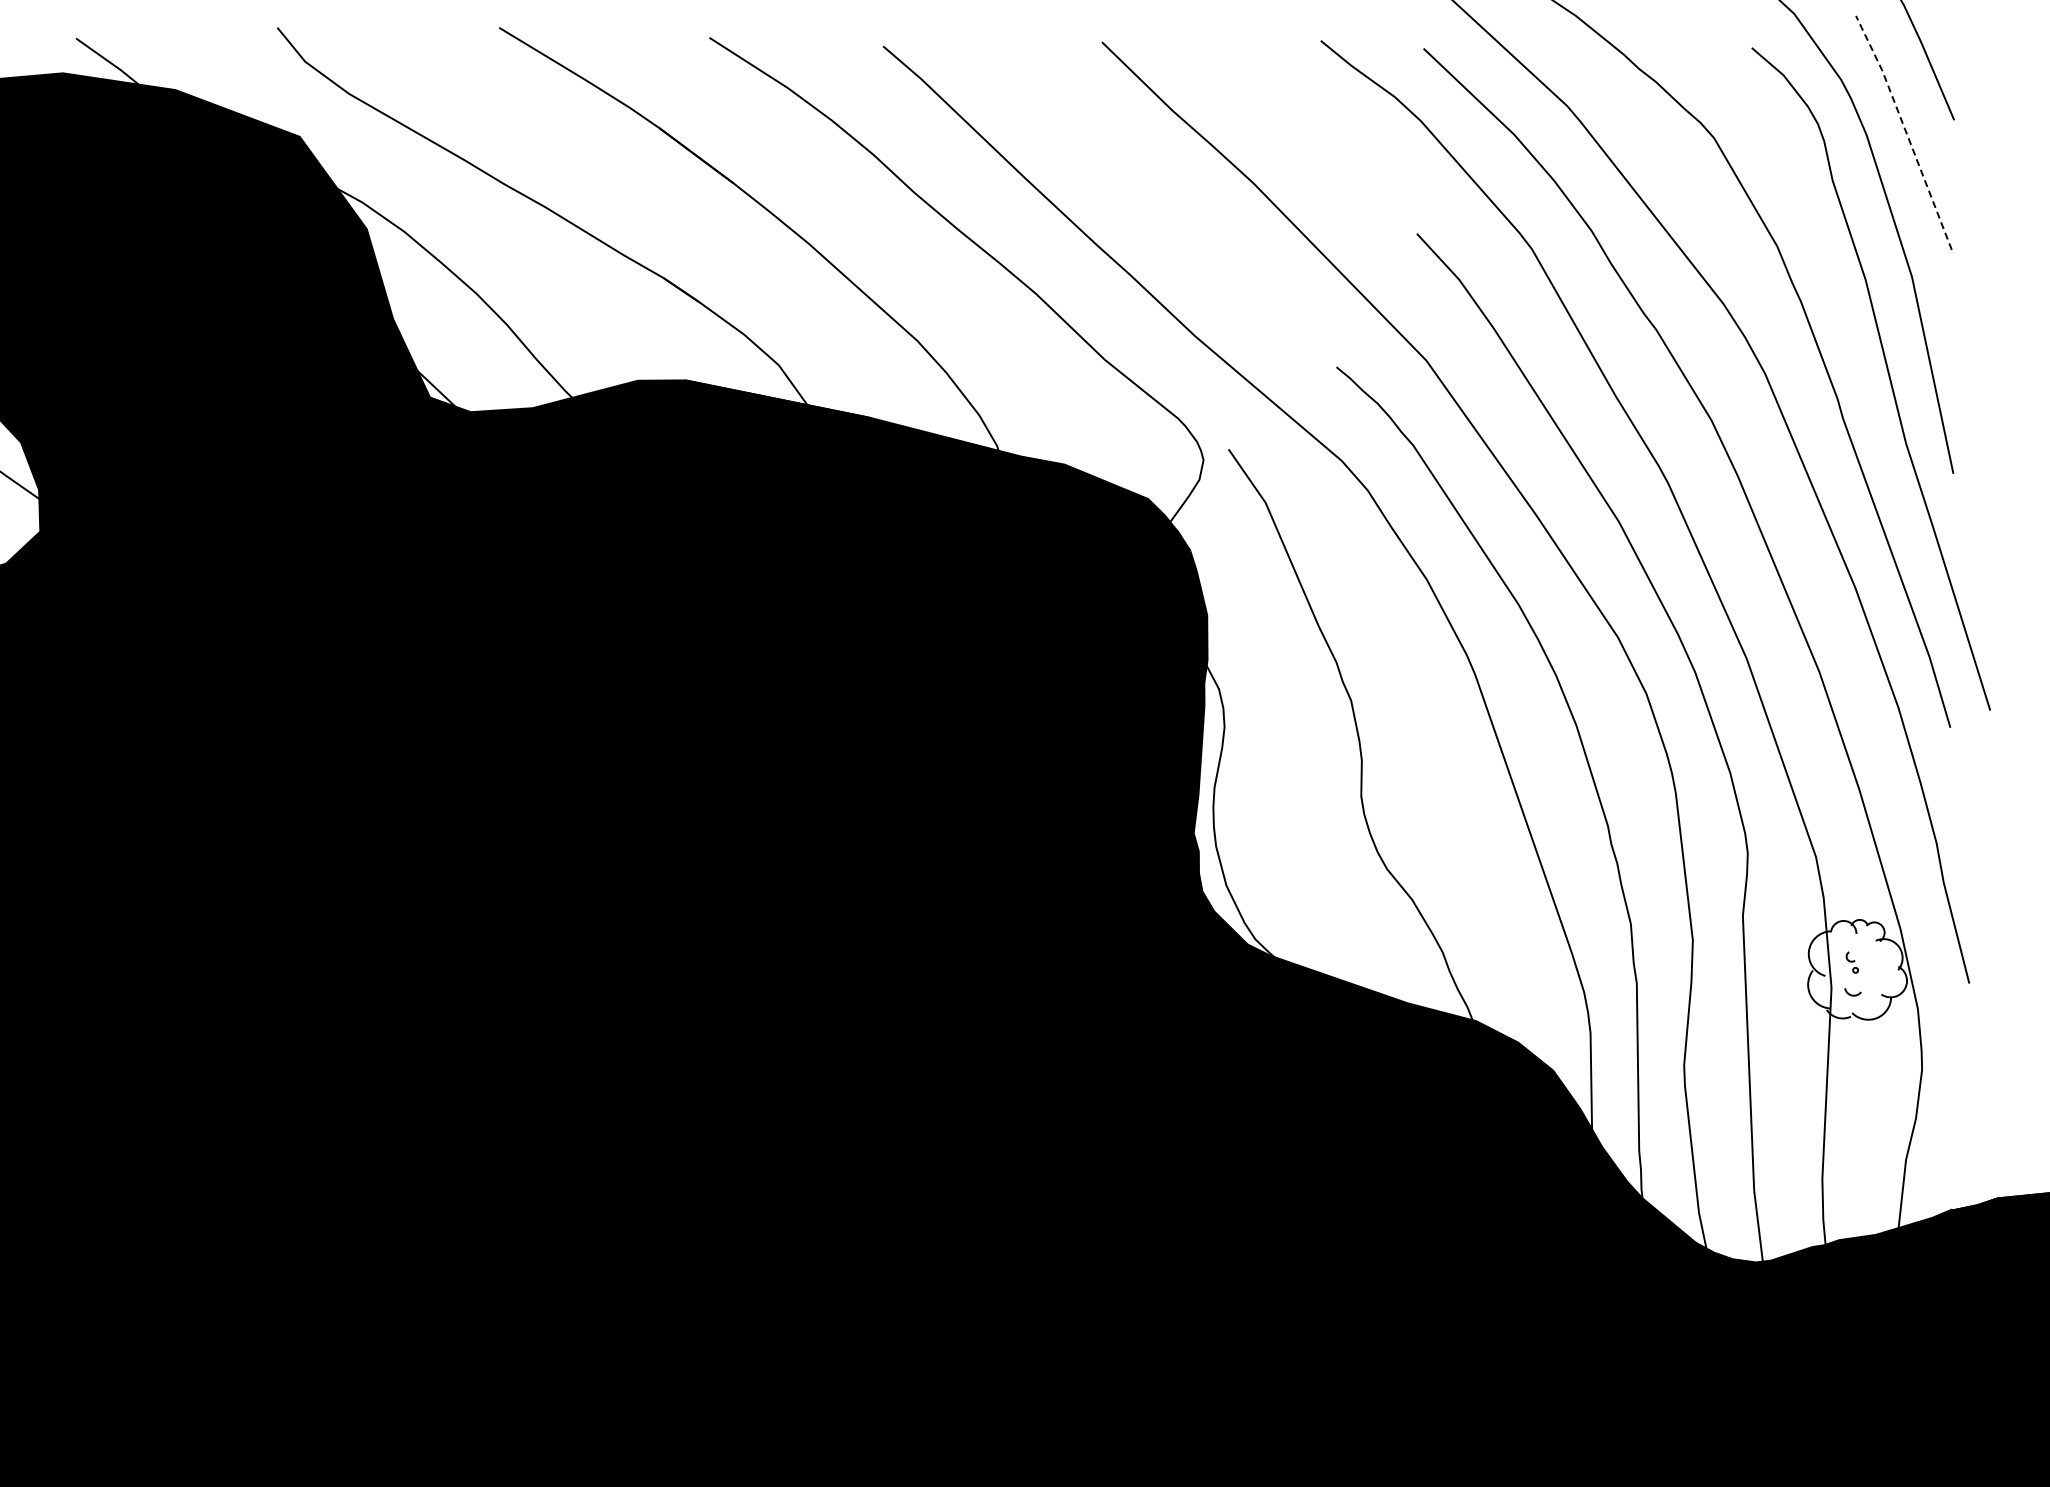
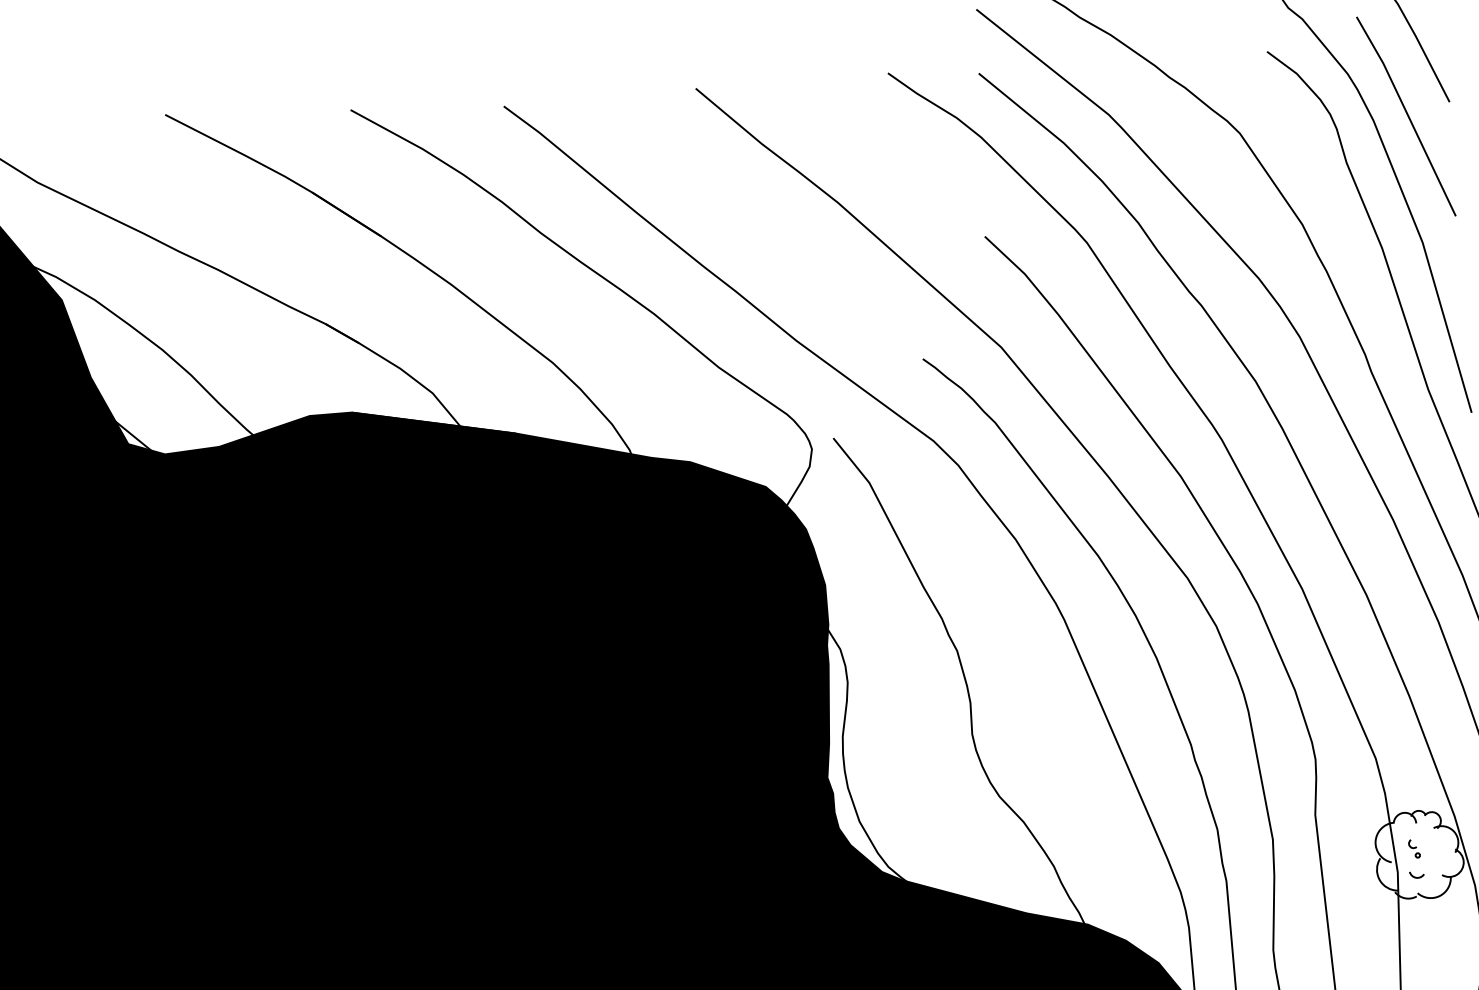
line: (1905, 131) -> (1407, 115), dashed -> solid

